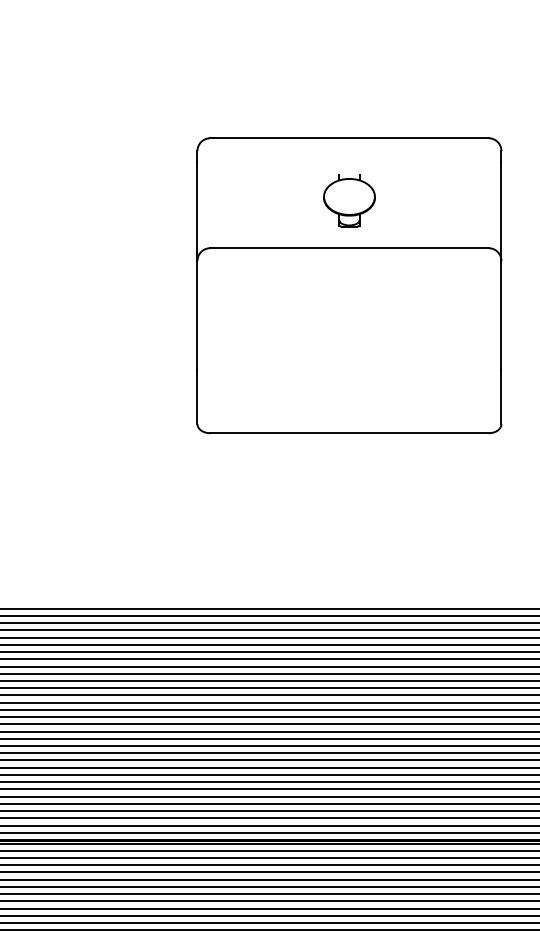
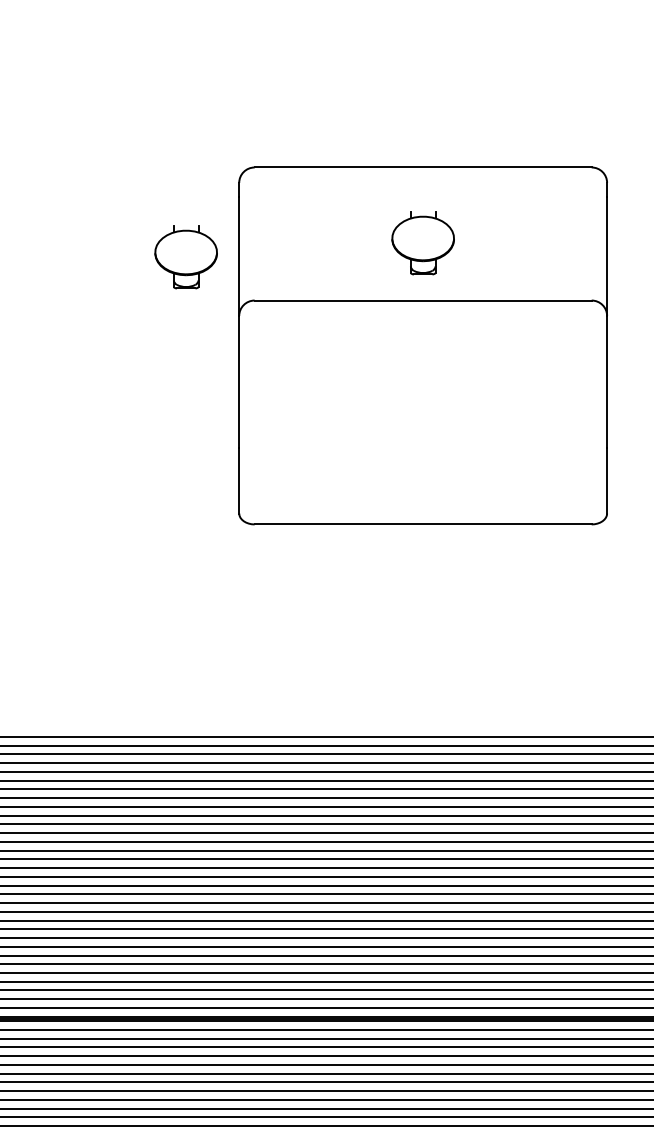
part: (153, 212) -> (185, 257), added

